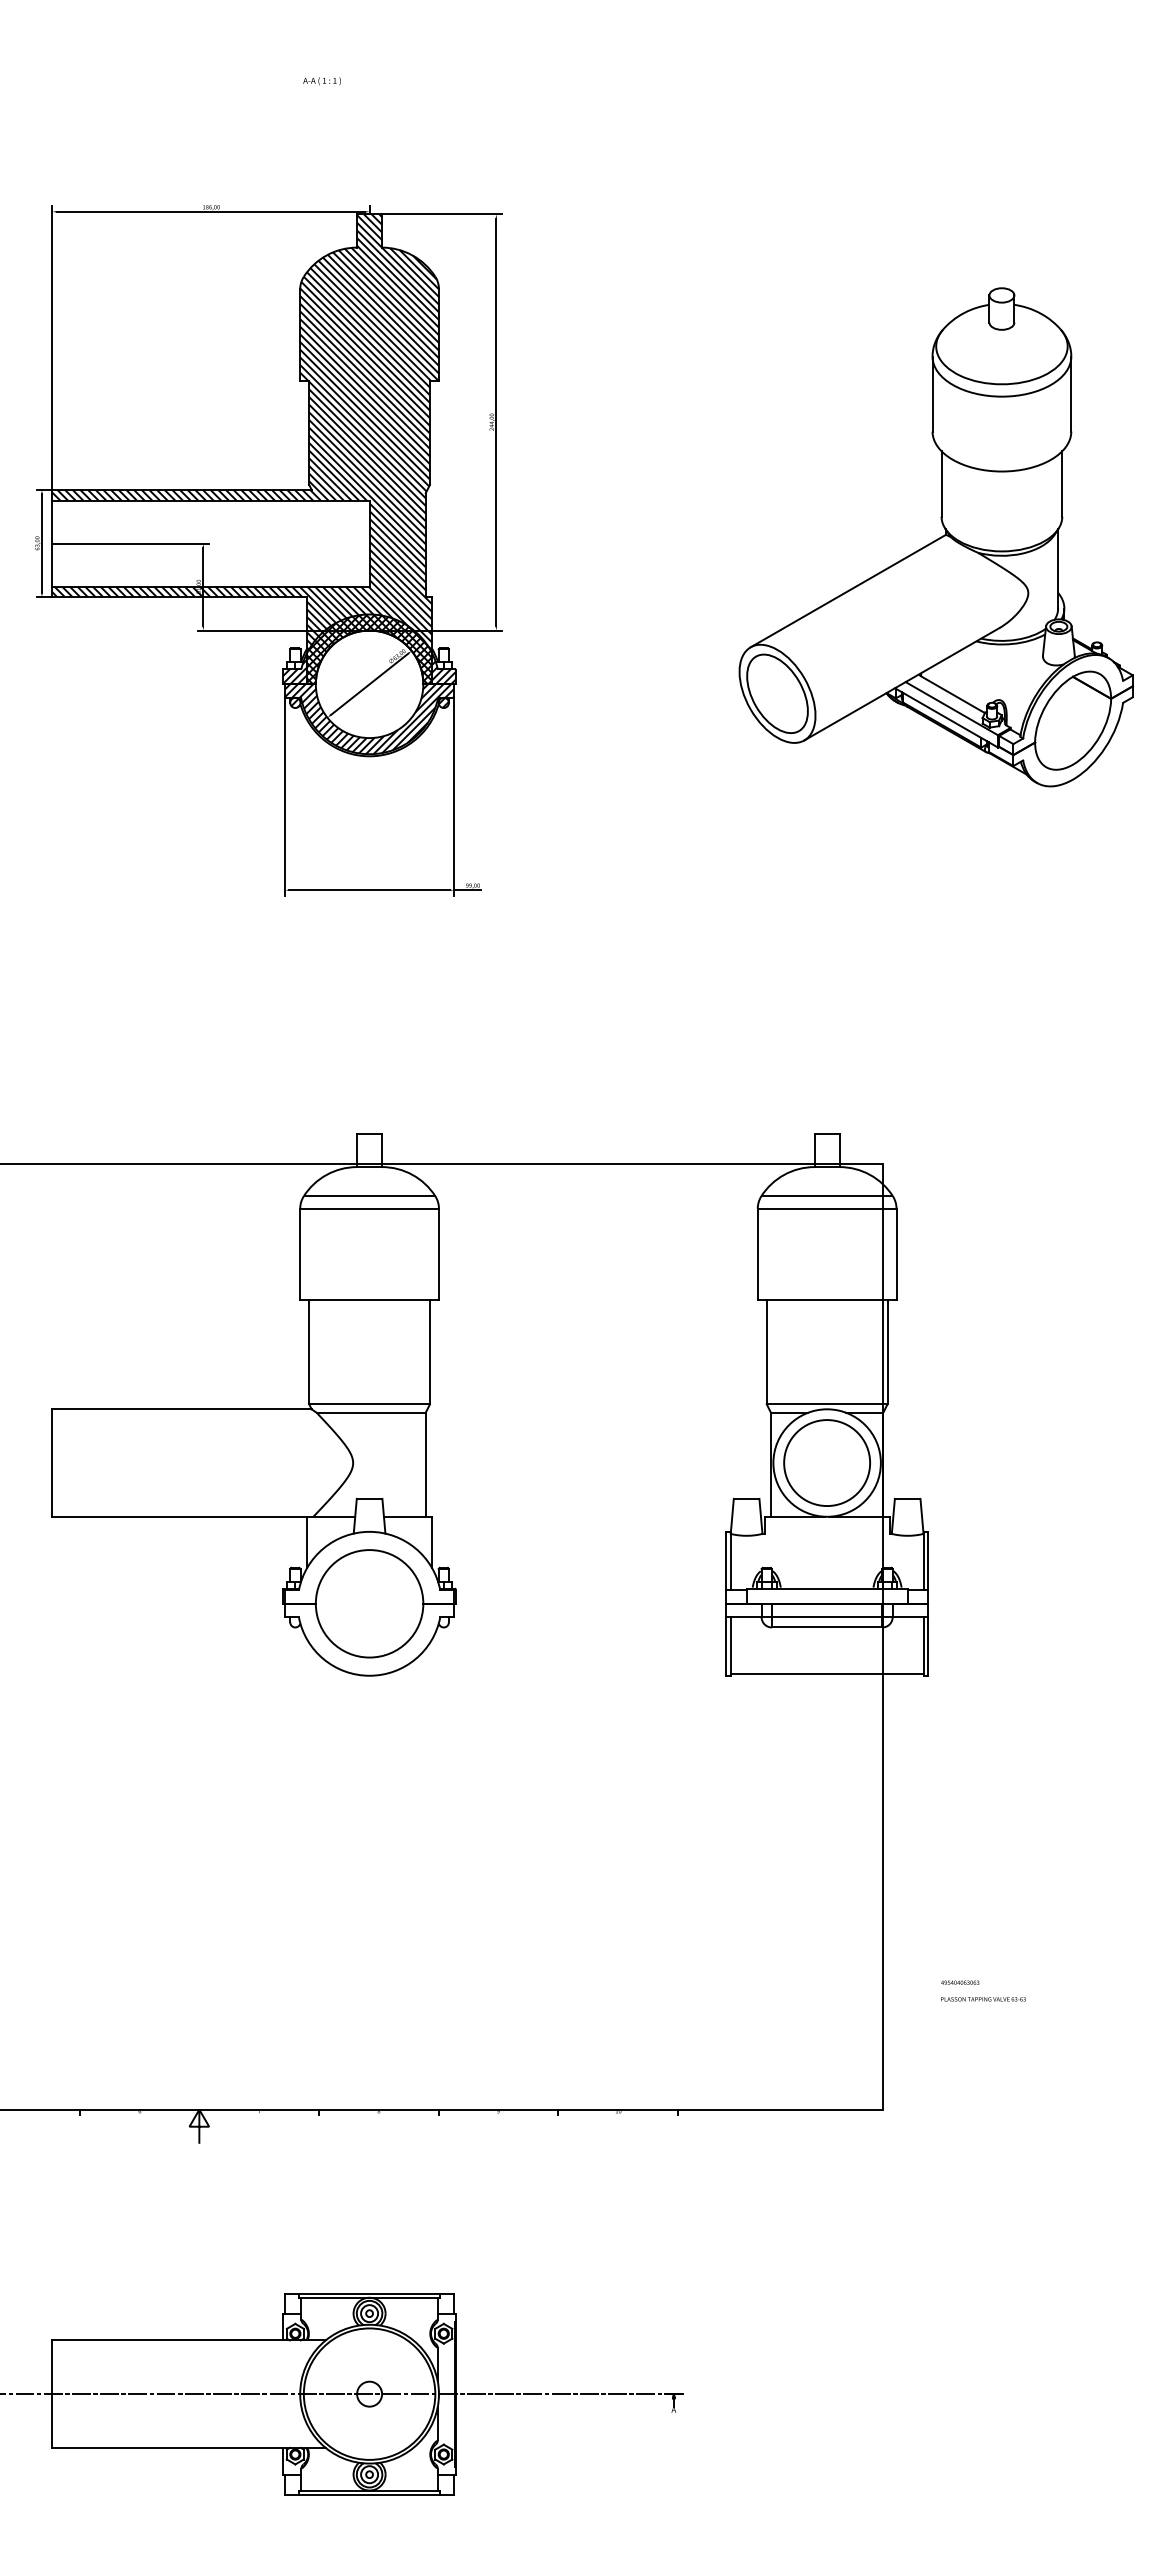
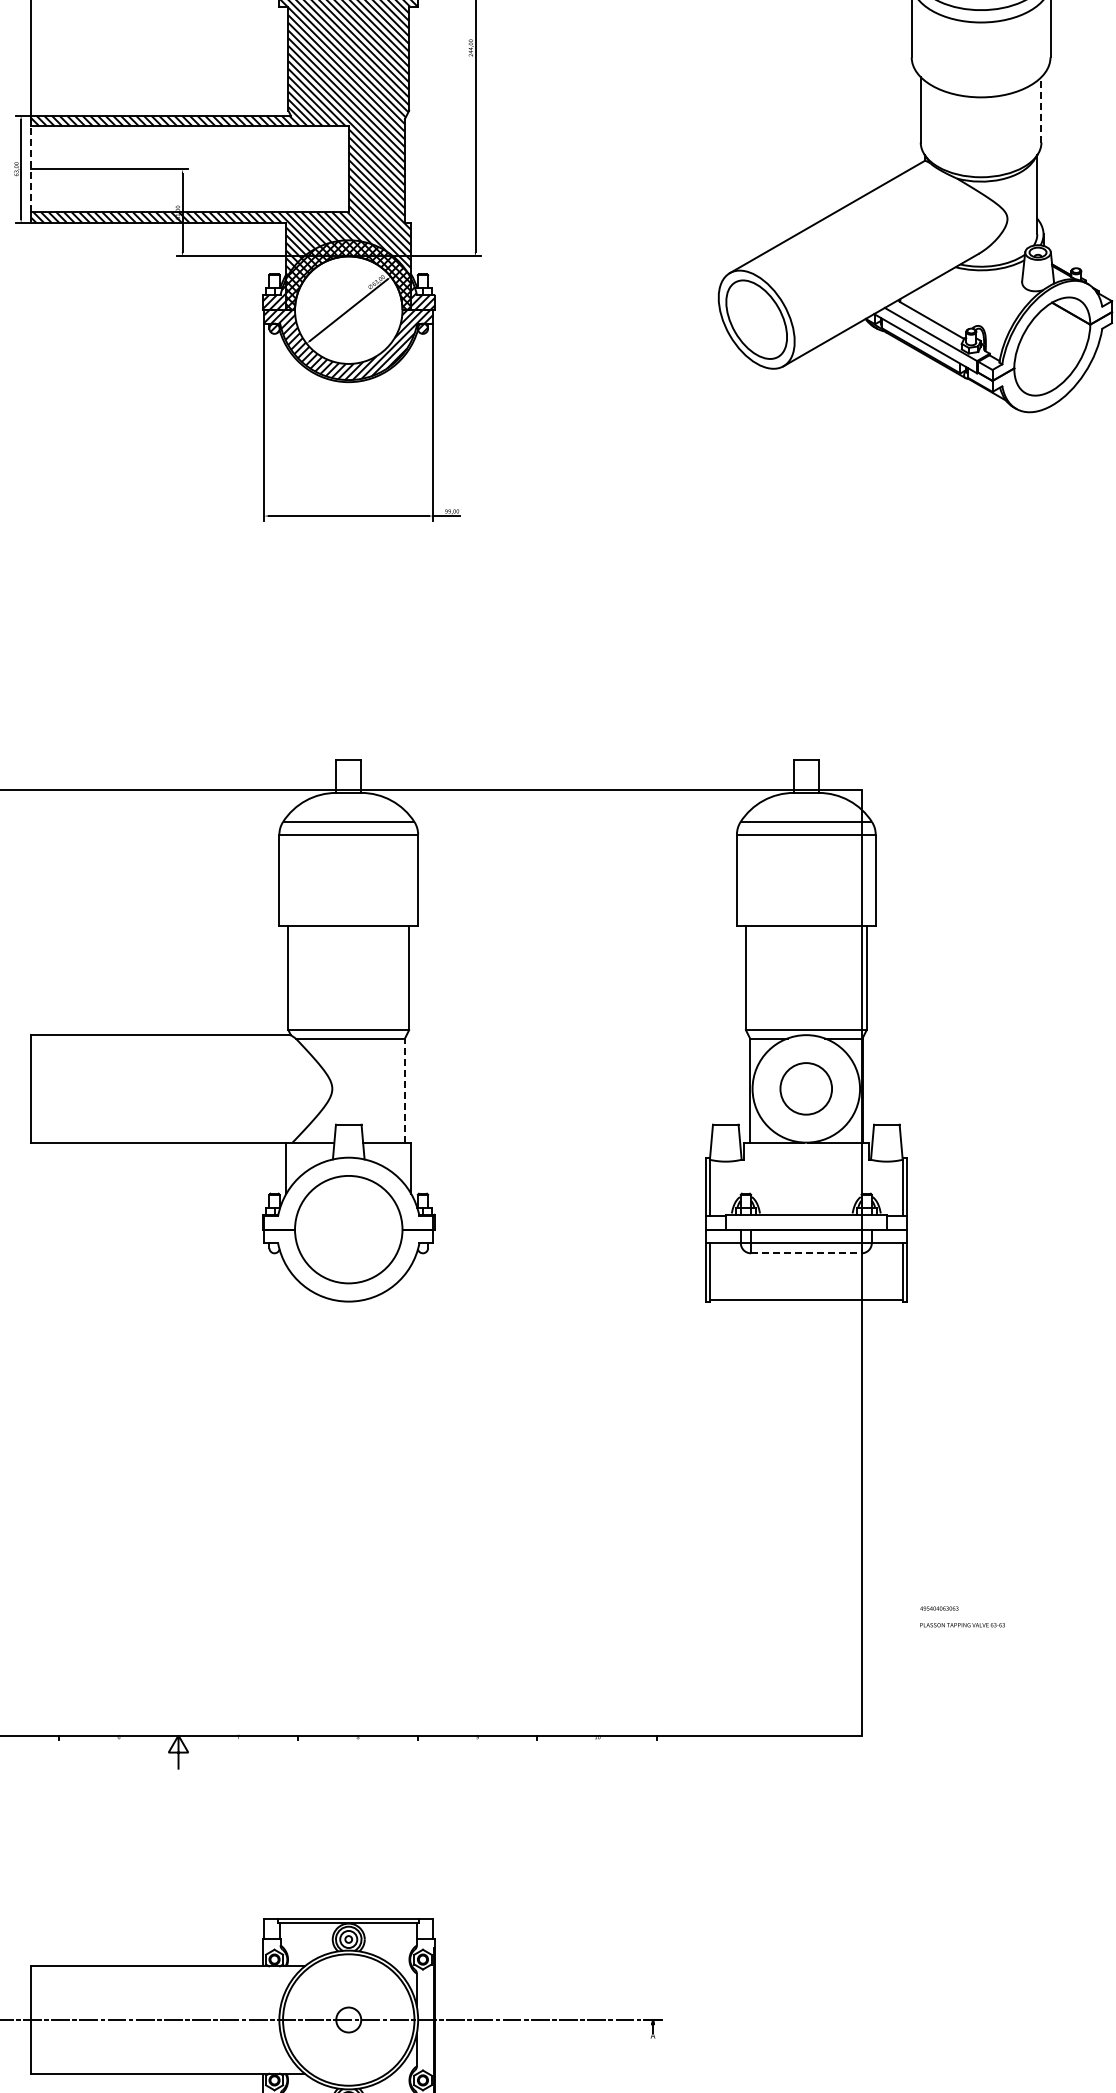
line: (1062, 483) -> (1041, 109), solid -> dashed
line: (52, 543) -> (31, 169), solid -> dashed
circle: (826, 1462) -> (805, 1088), size x0.6
line: (425, 1464) -> (404, 1090), solid -> dashed
line: (827, 1627) -> (806, 1253), solid -> dashed

